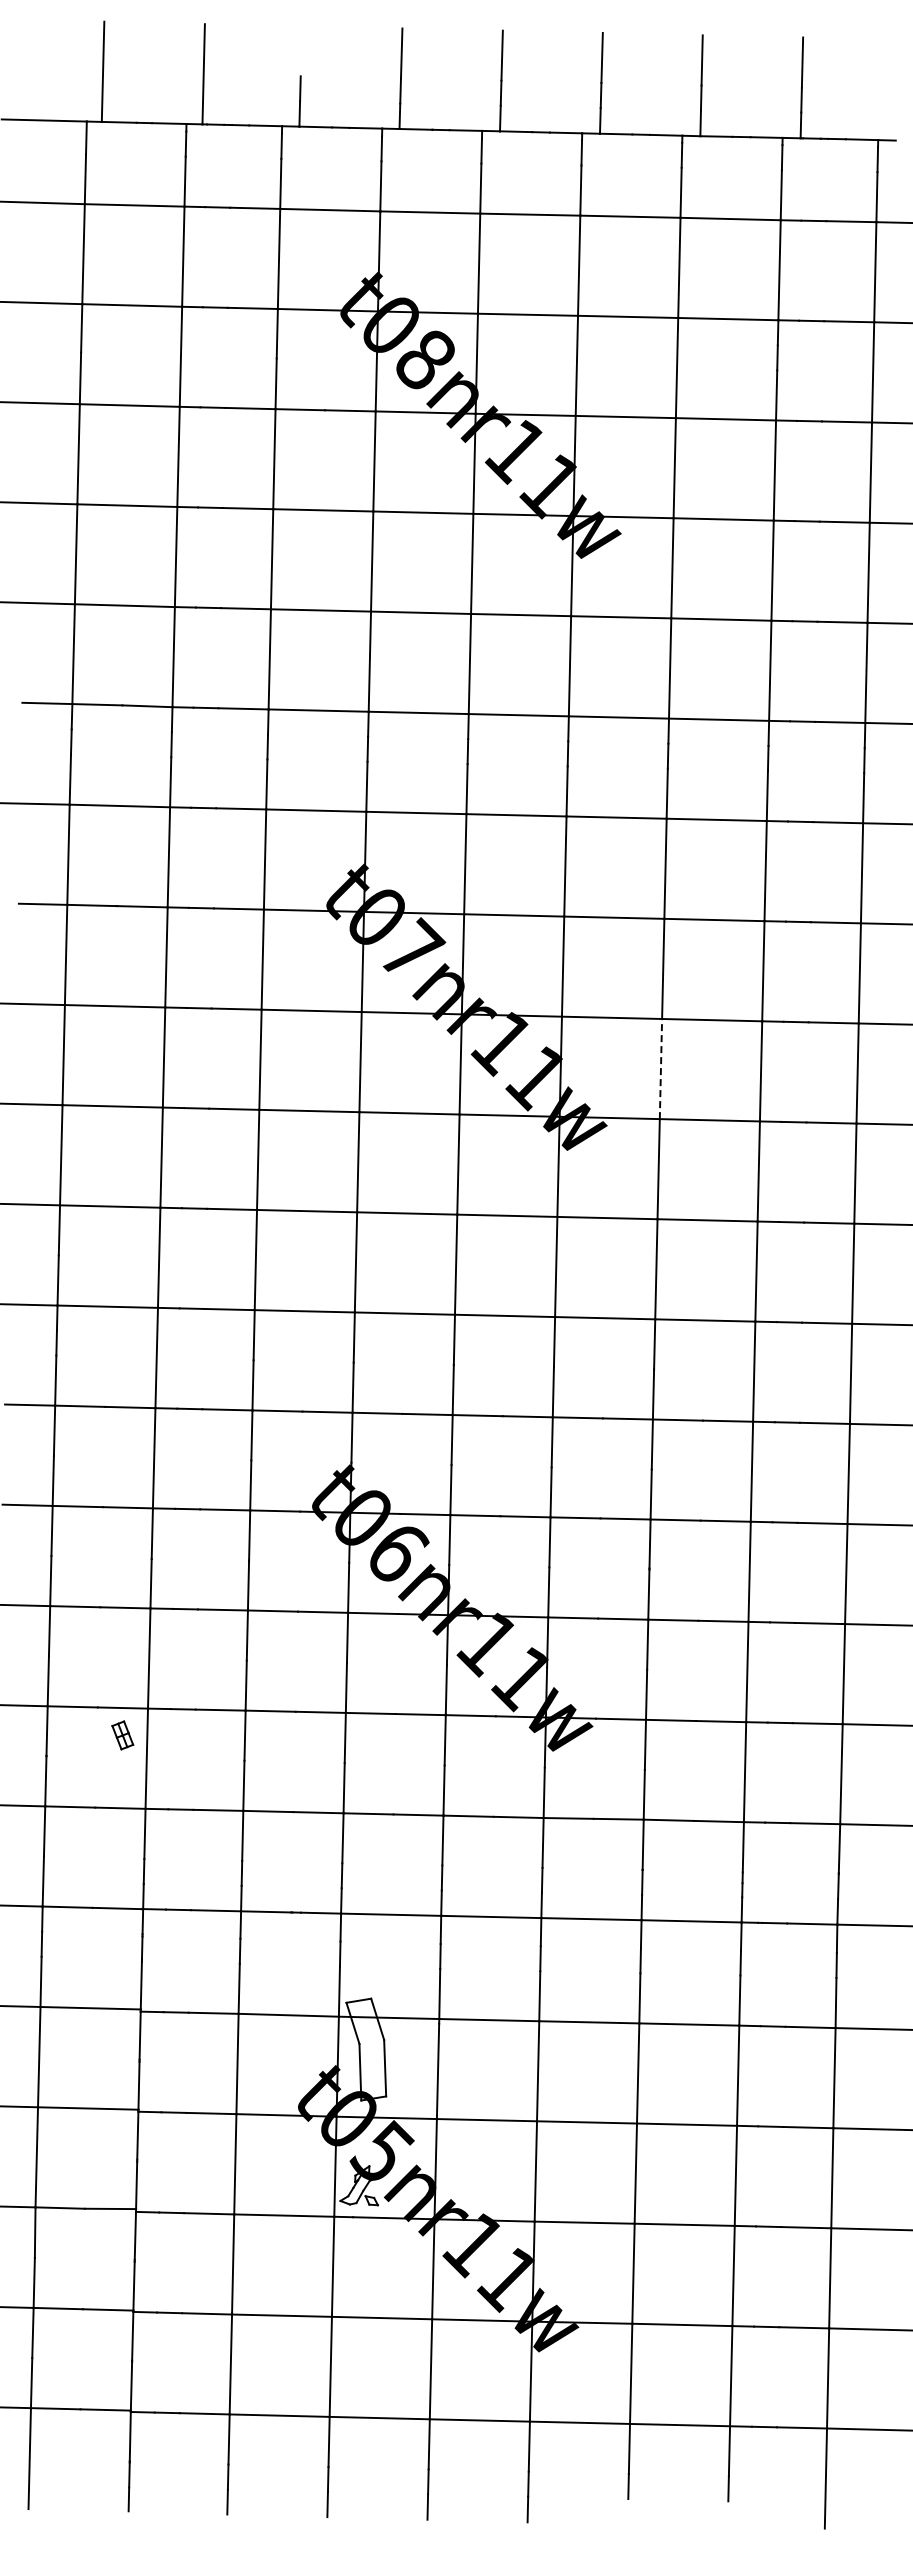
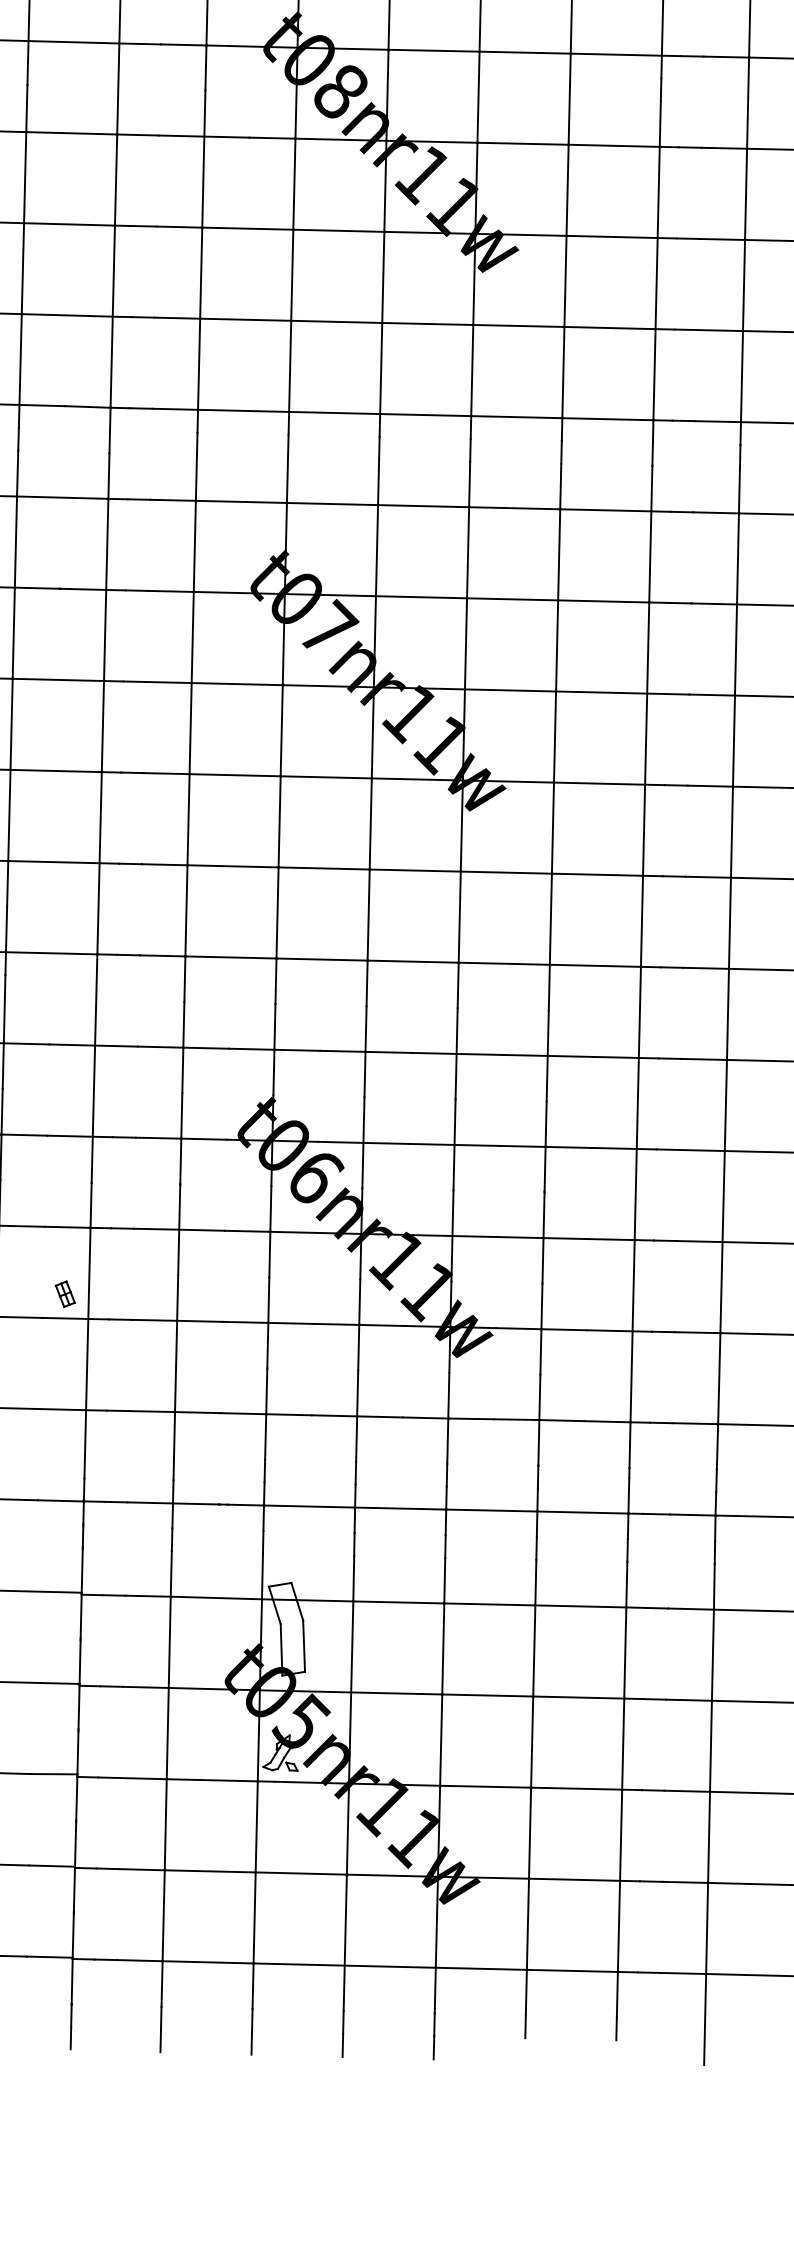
line: (660, 1068) -> (554, 736), dashed -> solid
part: (122, 1735) -> (65, 1294), moved

